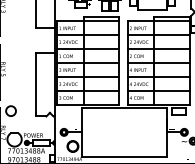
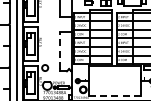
line: (35, 82) -> (60, 50), solid -> dashed
line: (123, 157) -> (114, 96), solid -> dashed

